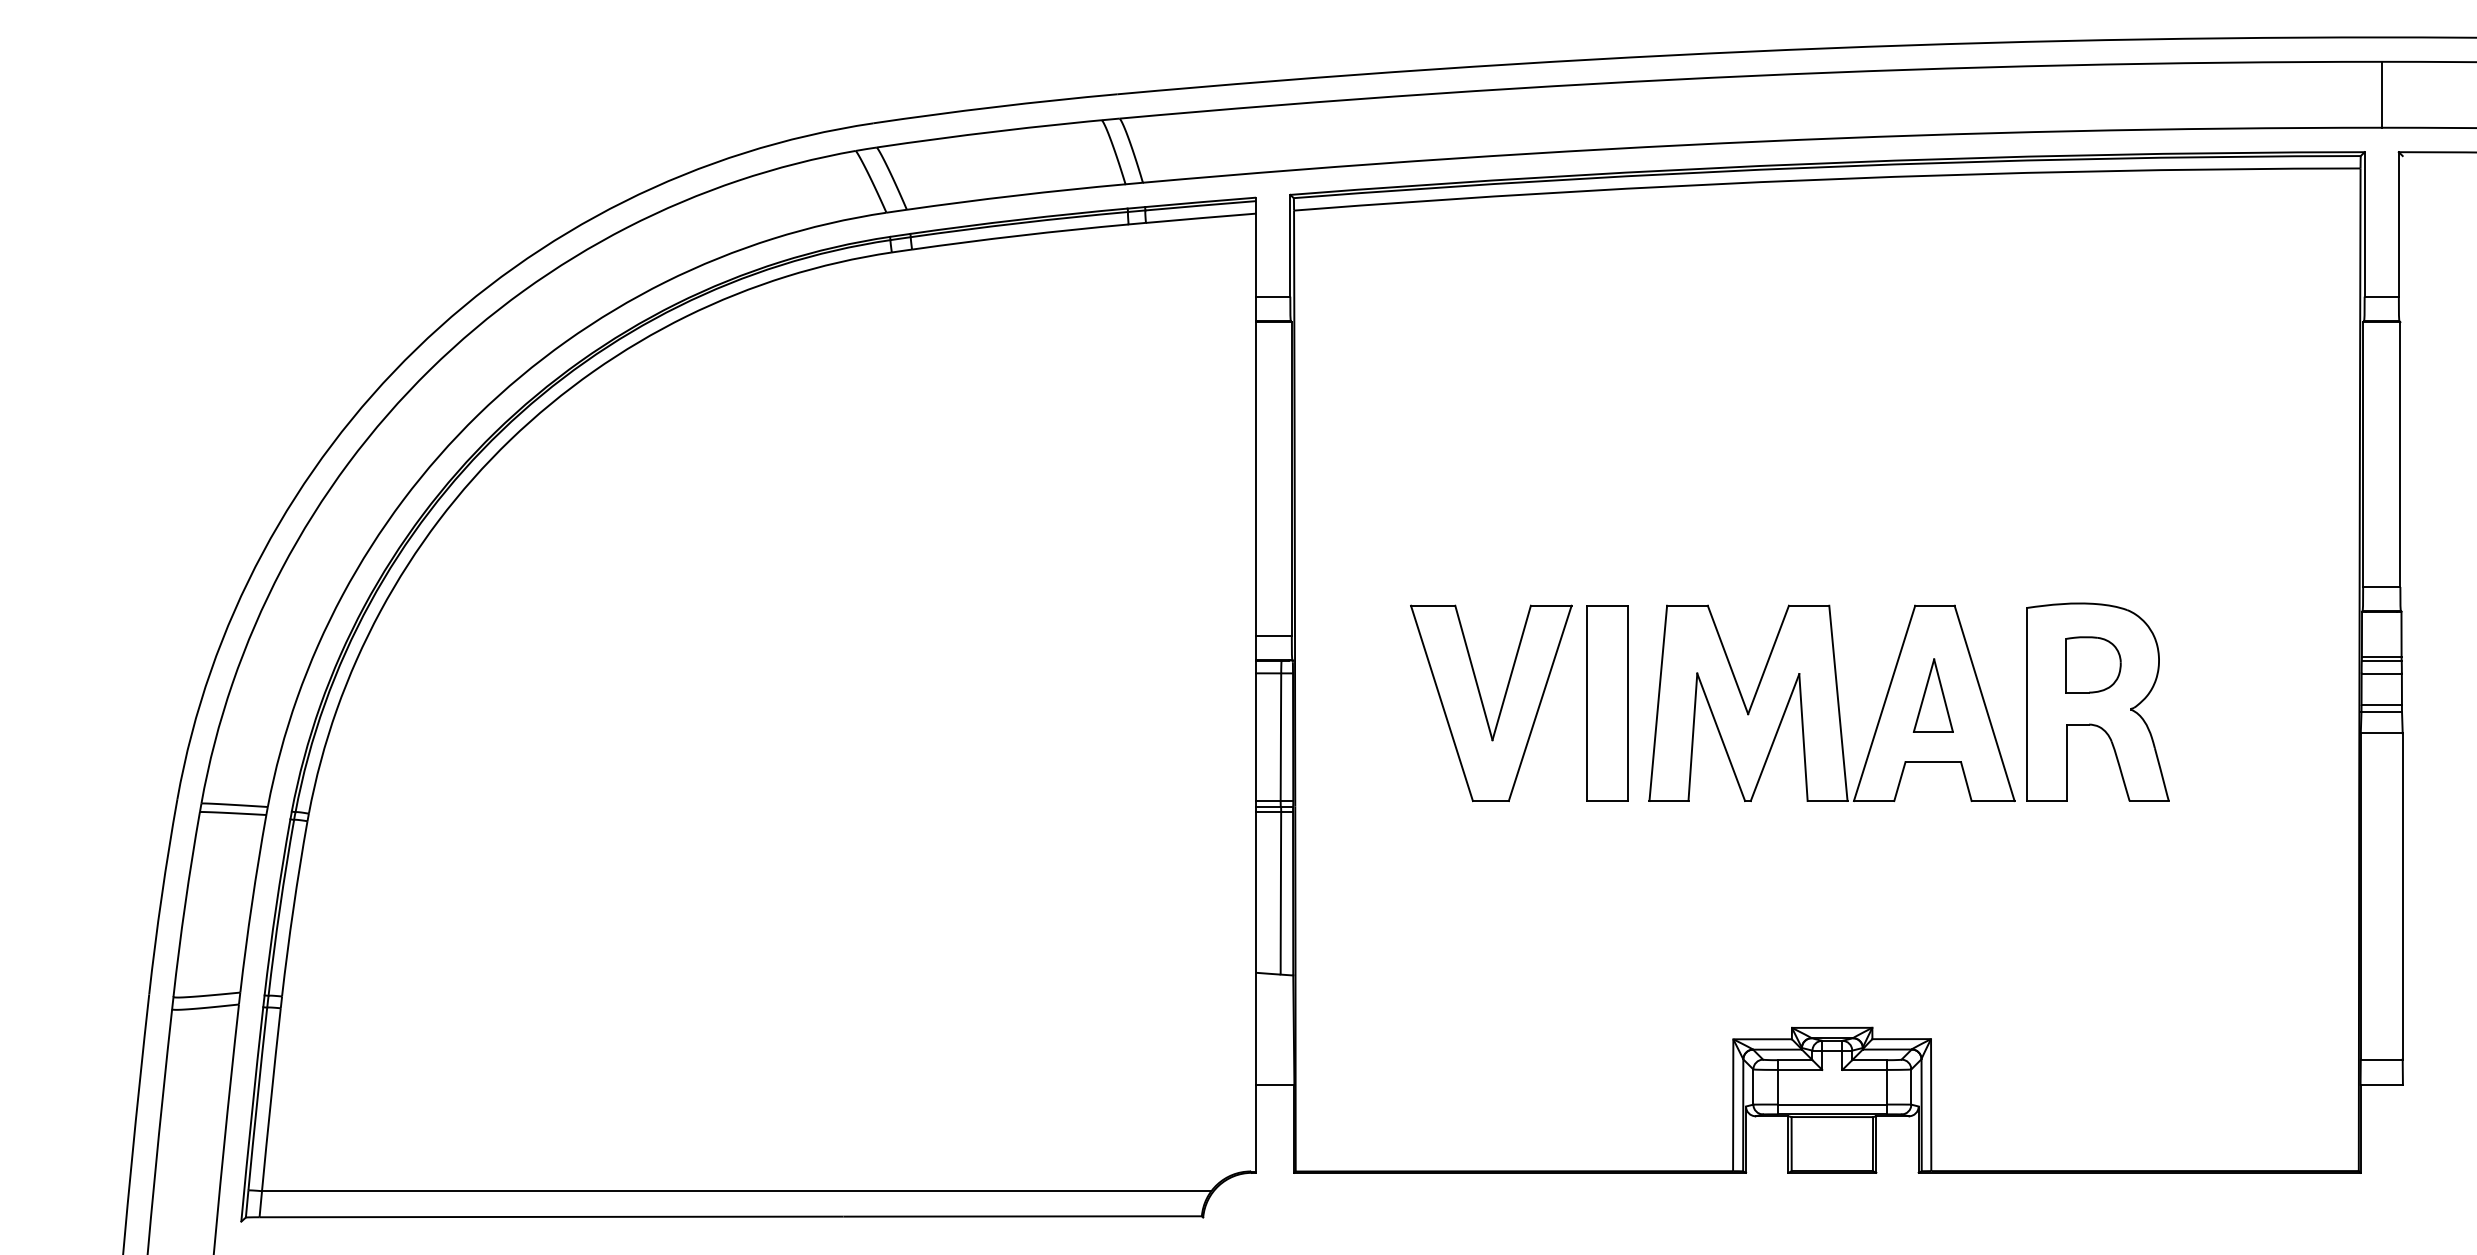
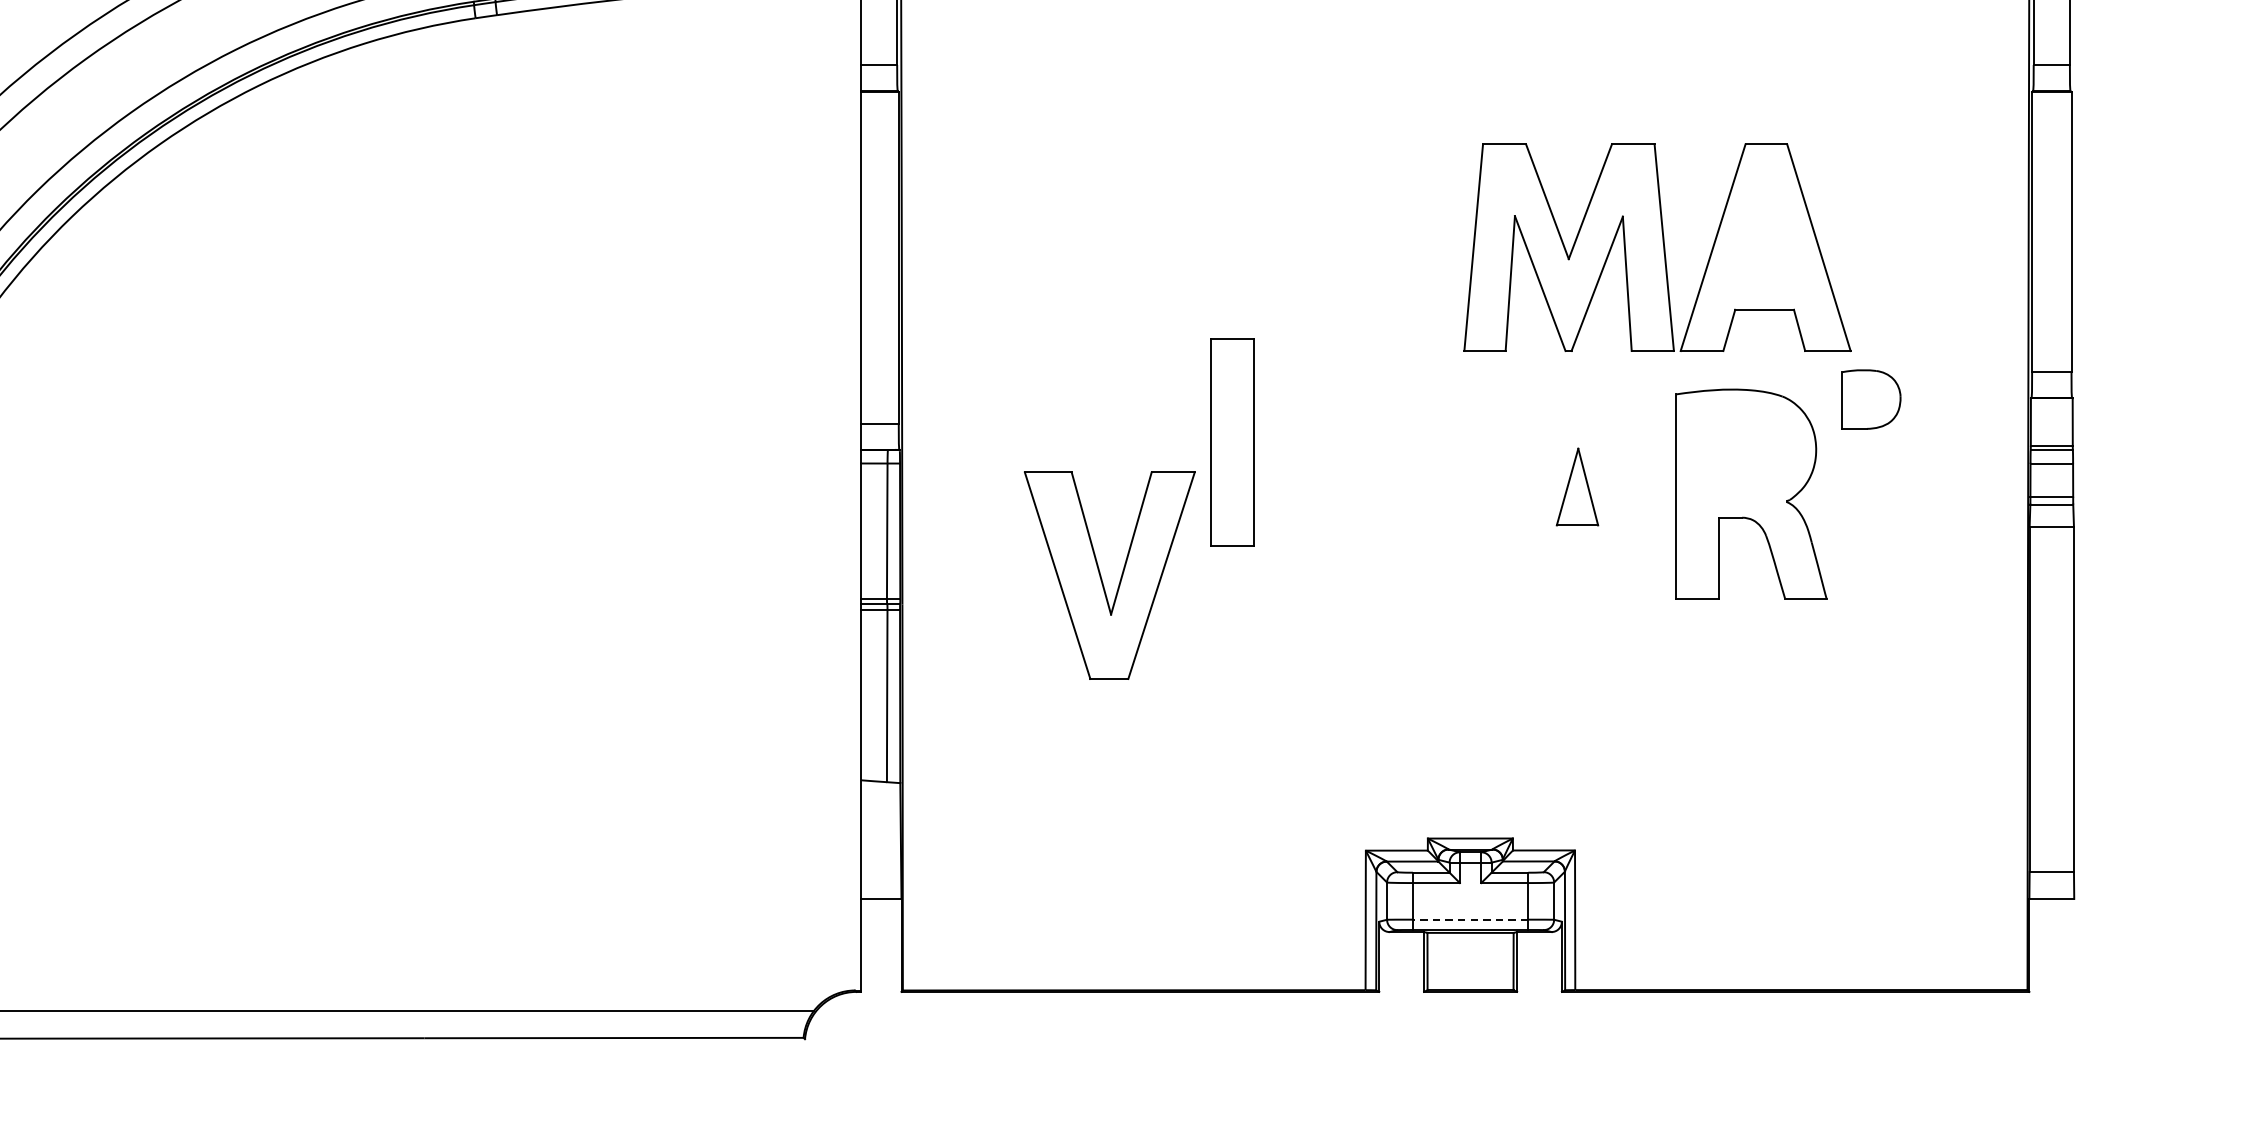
part: (2093, 664) -> (1871, 399), moved
part: (1831, 702) -> (1656, 246), moved
part: (1483, 703) -> (1101, 575), moved
part: (1607, 703) -> (1232, 442), moved
line: (1832, 1104) -> (1470, 919), solid -> dashed

